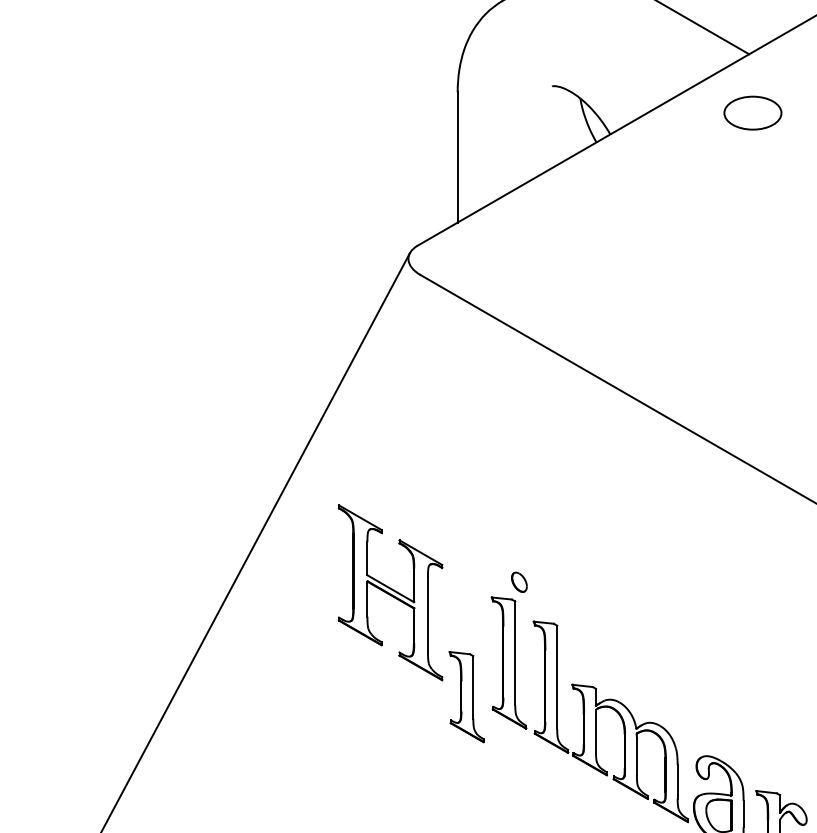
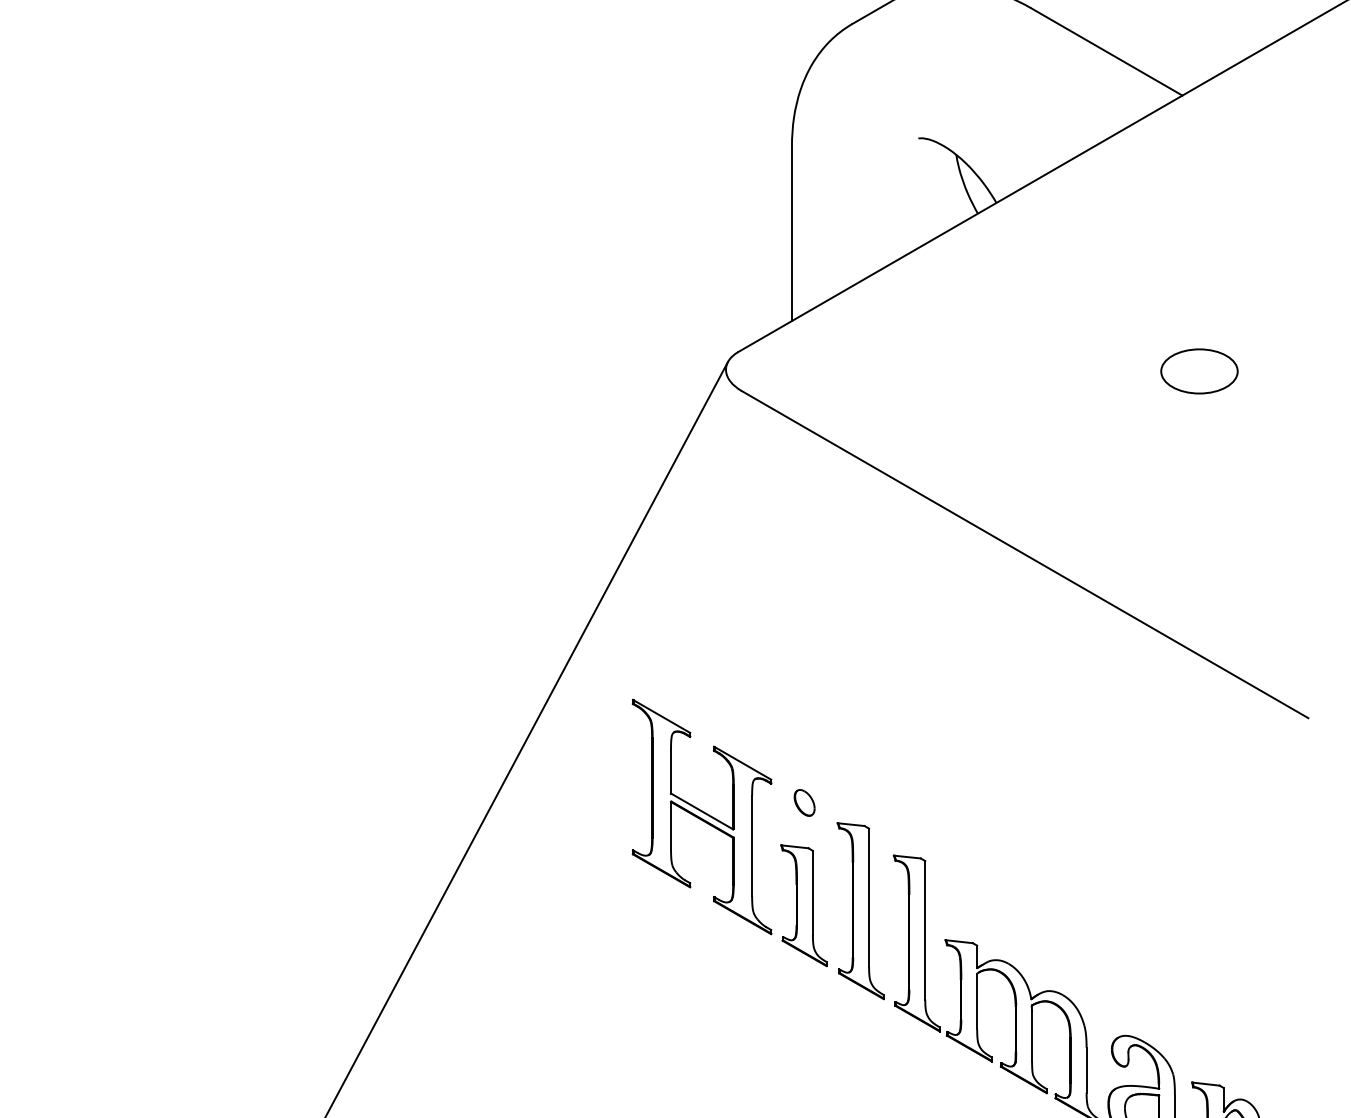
part: (752, 113) -> (1199, 371), moved
part: (519, 581) -> (804, 802), moved
part: (466, 696) -> (803, 905), moved

